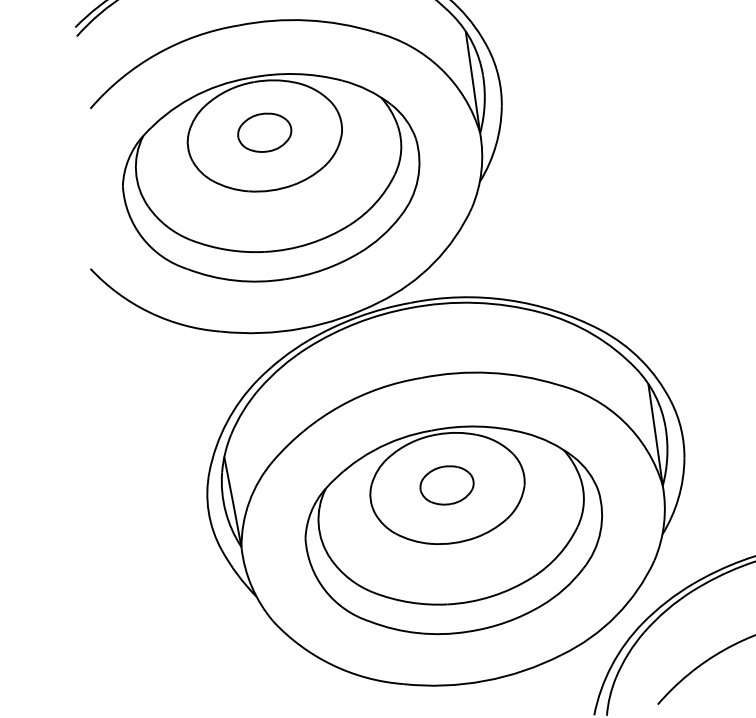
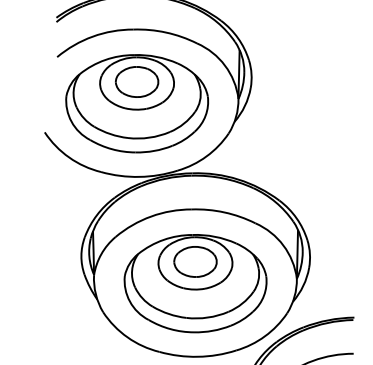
part: (265, 131) -> (137, 81), size x1.67
part: (446, 484) -> (195, 261), size x1.67

